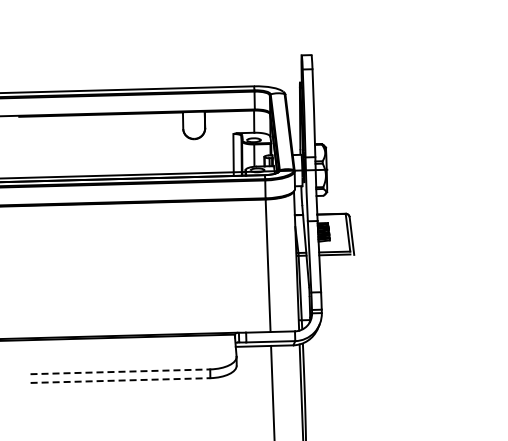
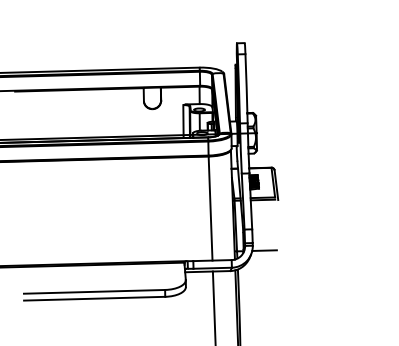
line: (336, 318) -> (264, 249), added
line: (120, 371) -> (94, 291), dashed -> solid
line: (120, 380) -> (94, 298), dashed -> solid

